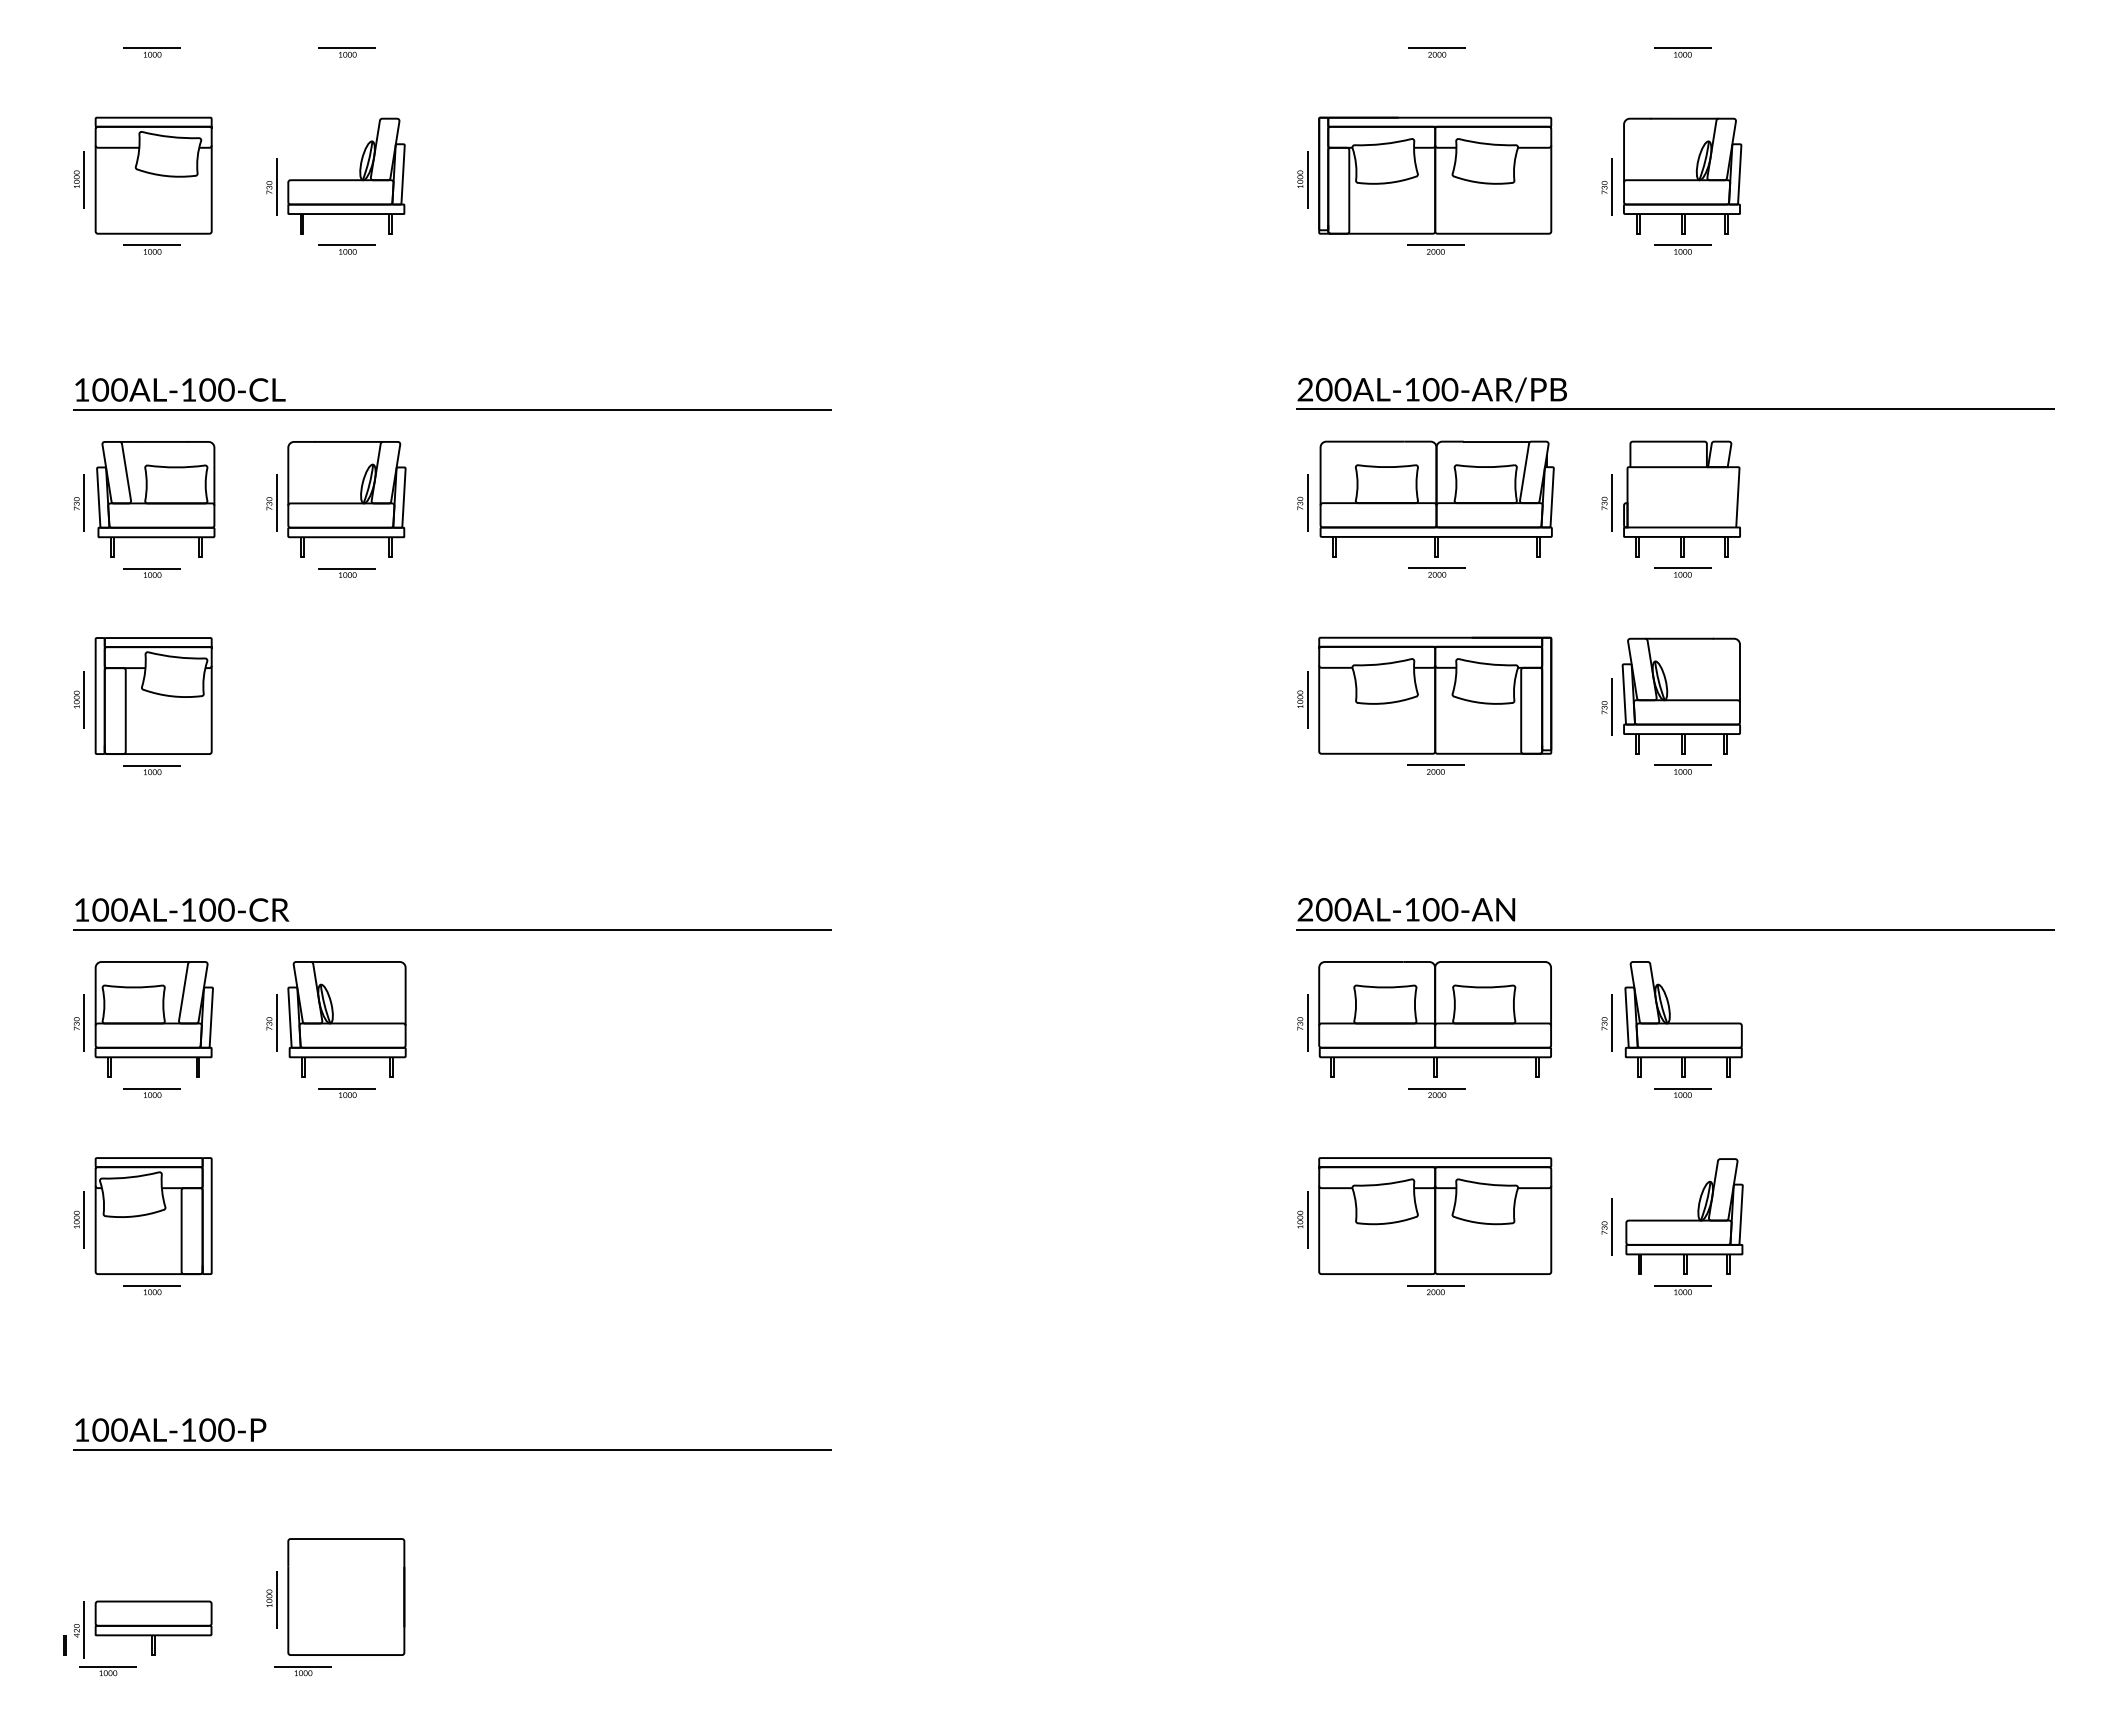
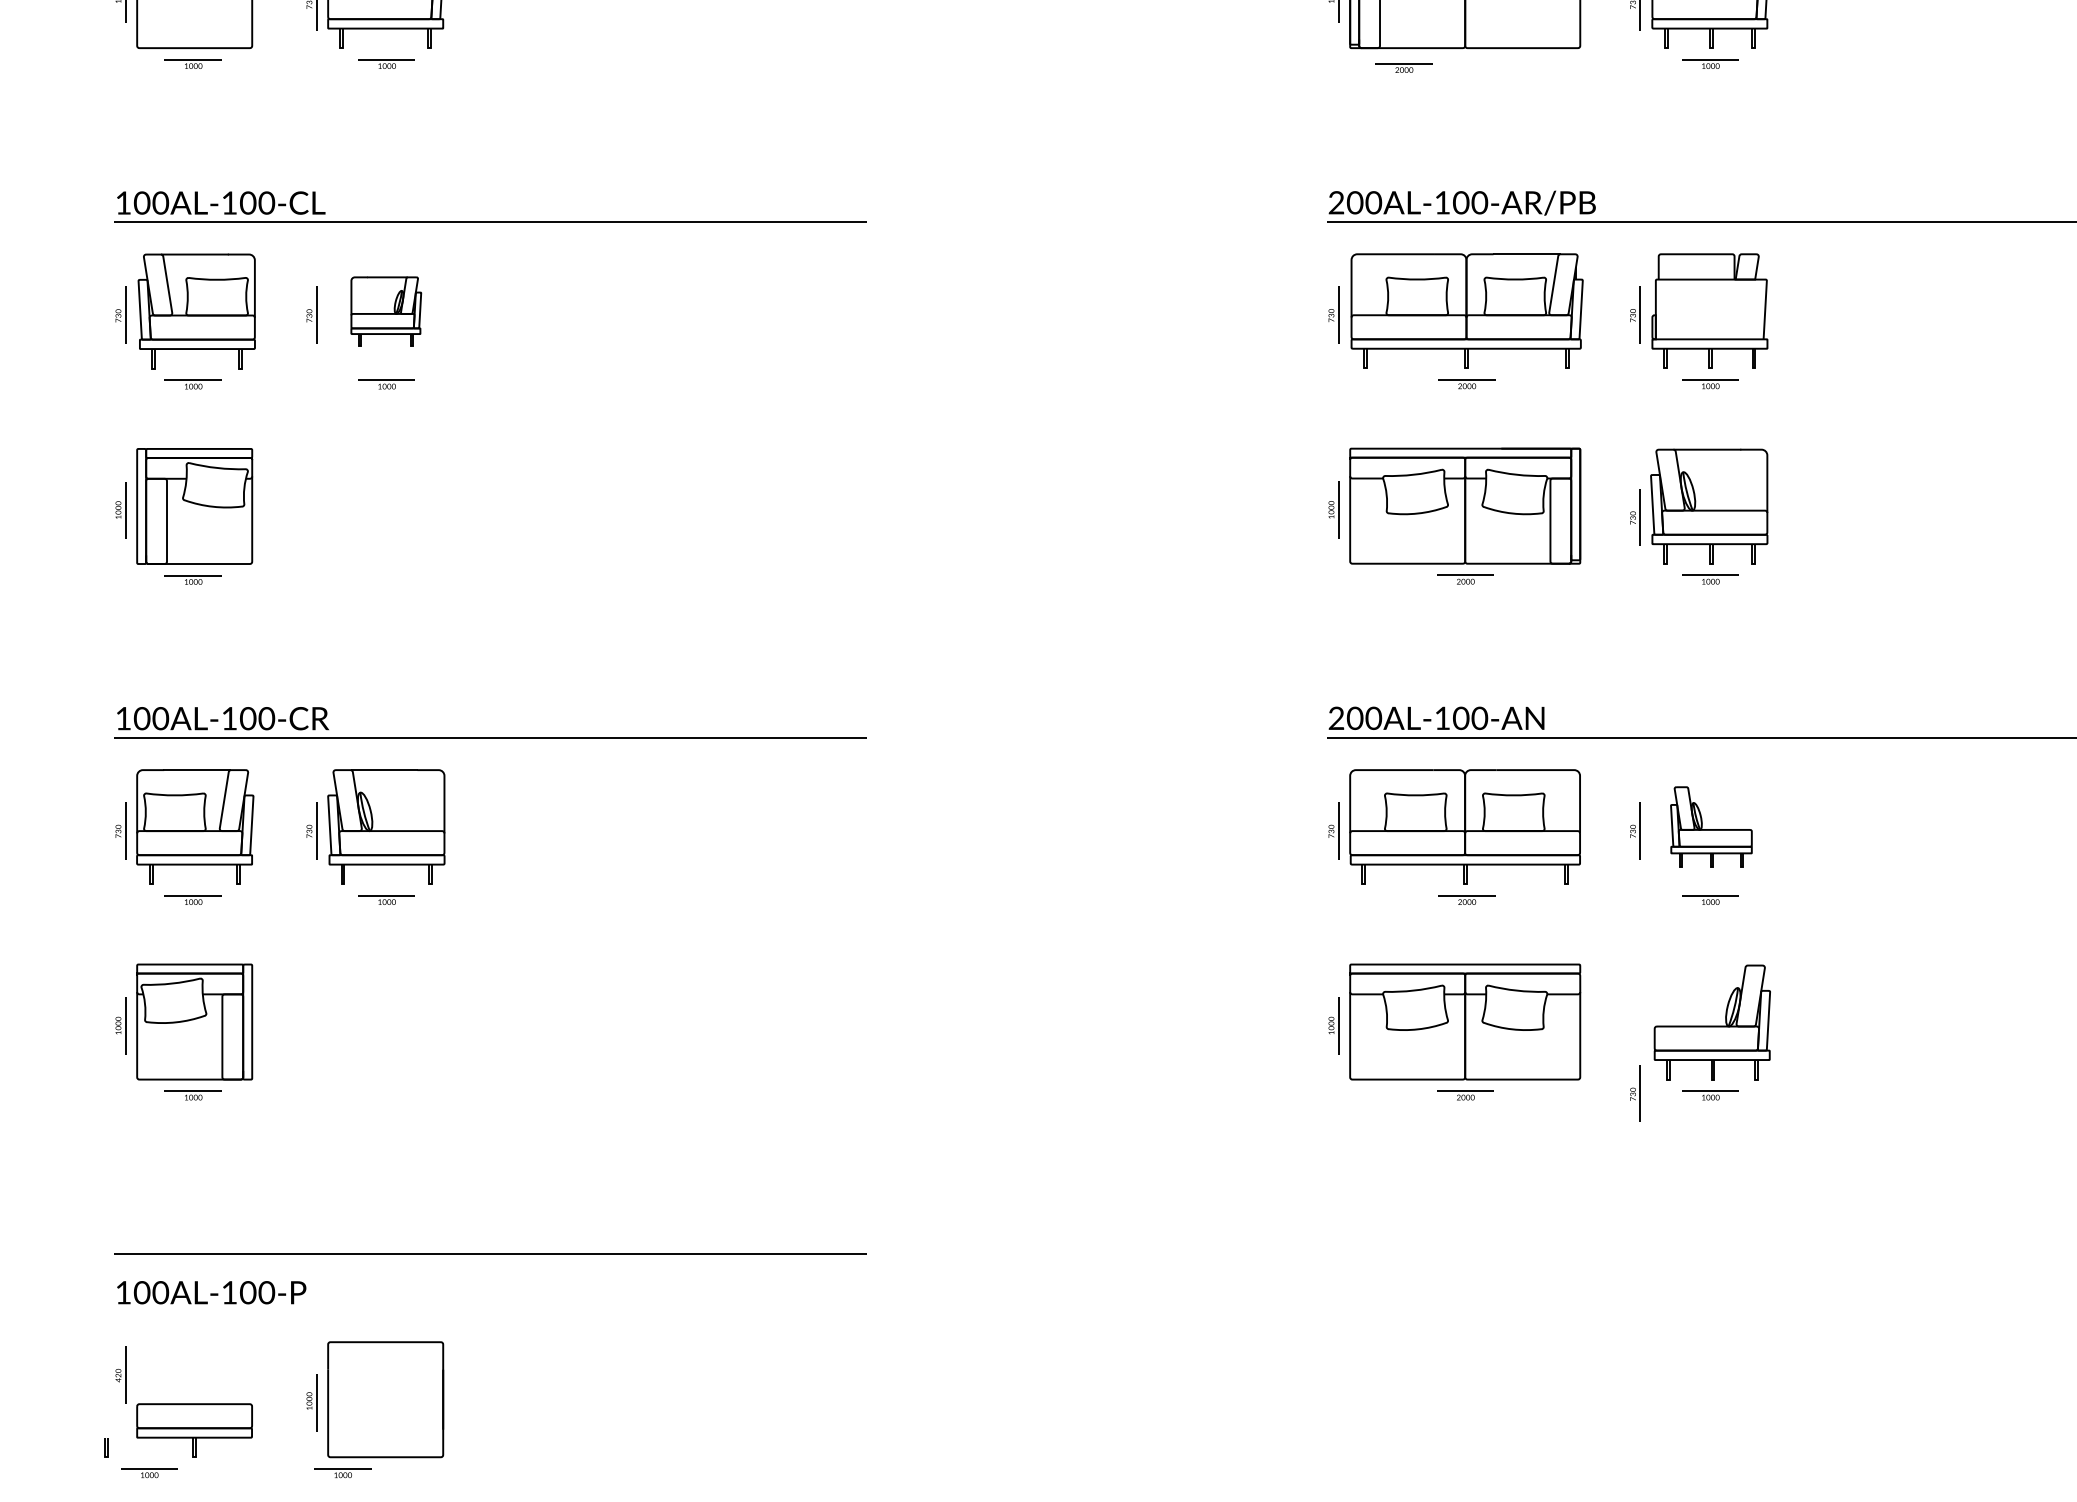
part: (1435, 249) -> (1404, 67), moved
part: (346, 499) -> (385, 311), size x0.6
part: (1683, 1019) -> (1711, 827), size x0.7
part: (1606, 1226) -> (1635, 1092), moved
text: (170, 1429) -> (211, 1292), moved
part: (78, 1629) -> (120, 1374), moved

